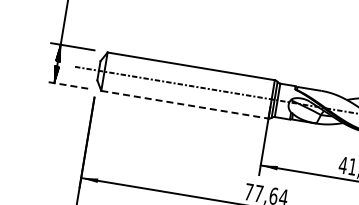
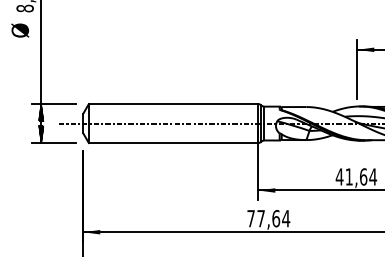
line: (66, 85) -> (53, 143), dashed -> solid
line: (184, 105) -> (173, 143), dashed -> solid

